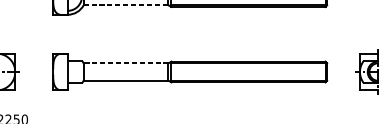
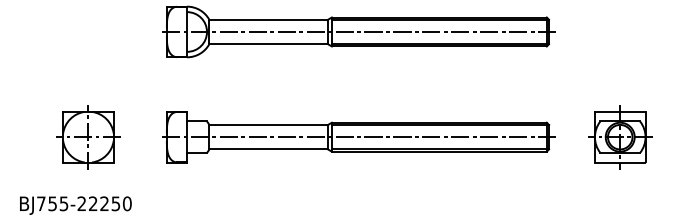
line: (126, 5) -> (269, 44), dashed -> solid
line: (126, 63) -> (268, 125), dashed -> solid
line: (189, 72) -> (357, 137), added

